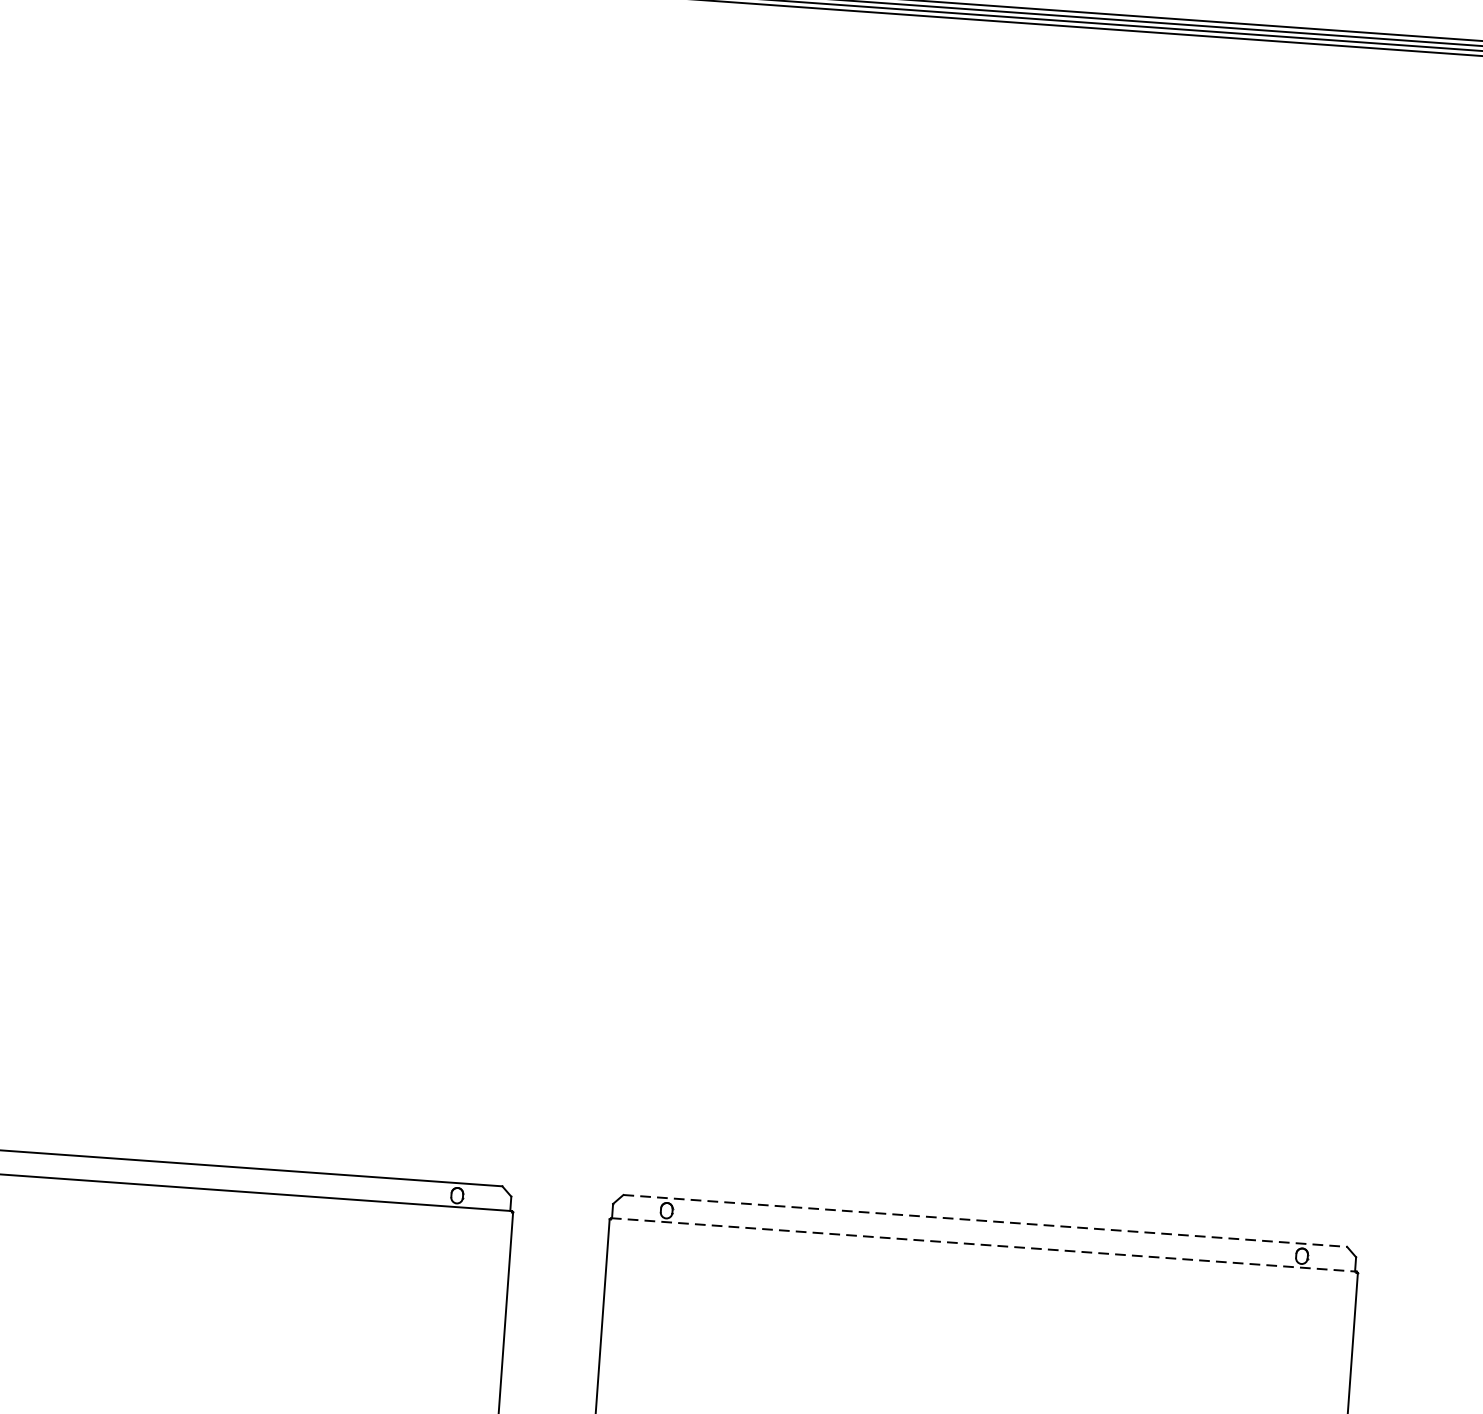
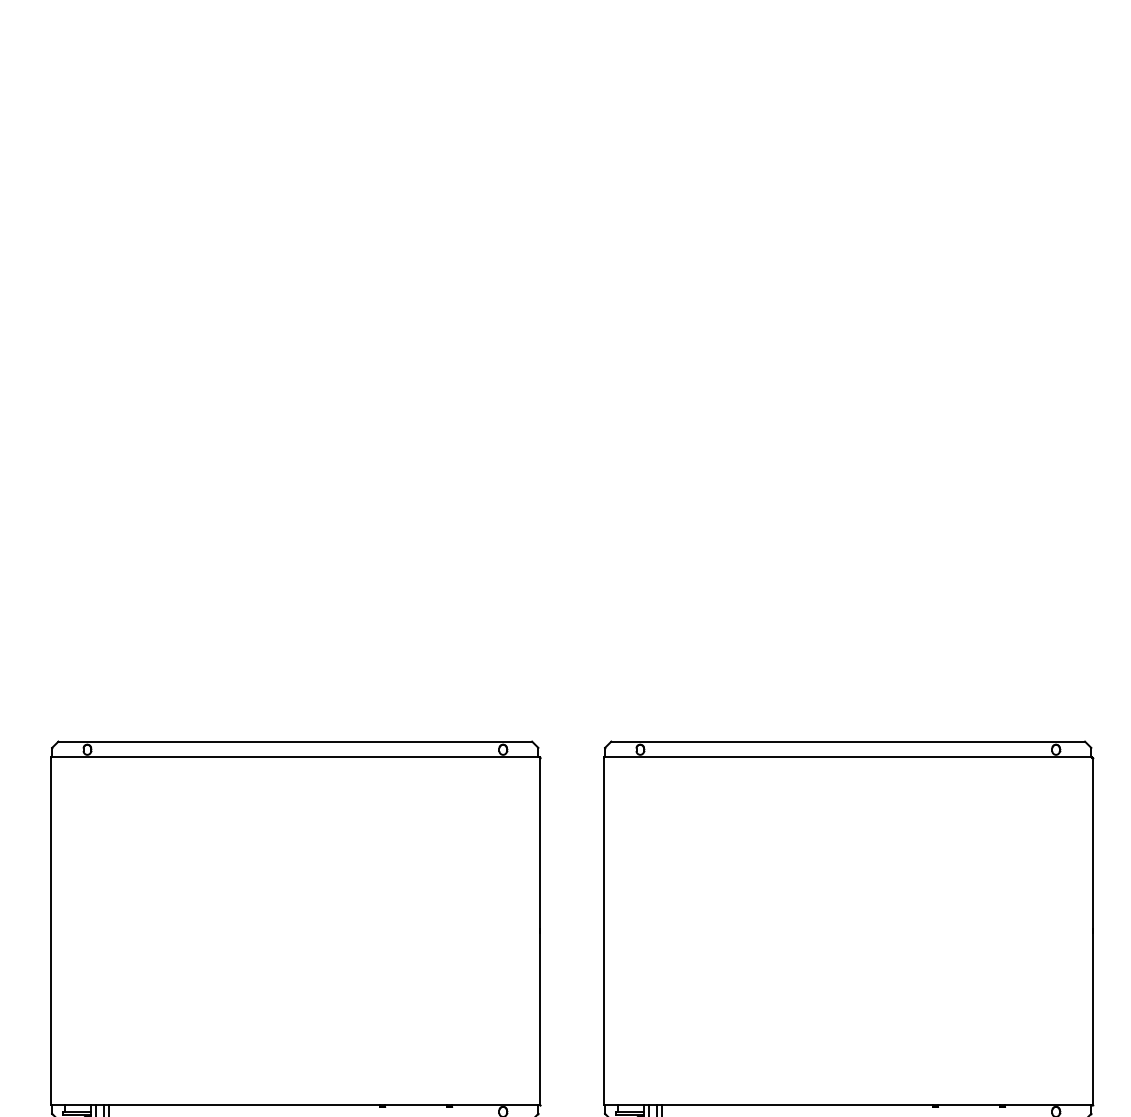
line: (985, 1220) -> (848, 741), dashed -> solid
line: (984, 1245) -> (848, 757), dashed -> solid

